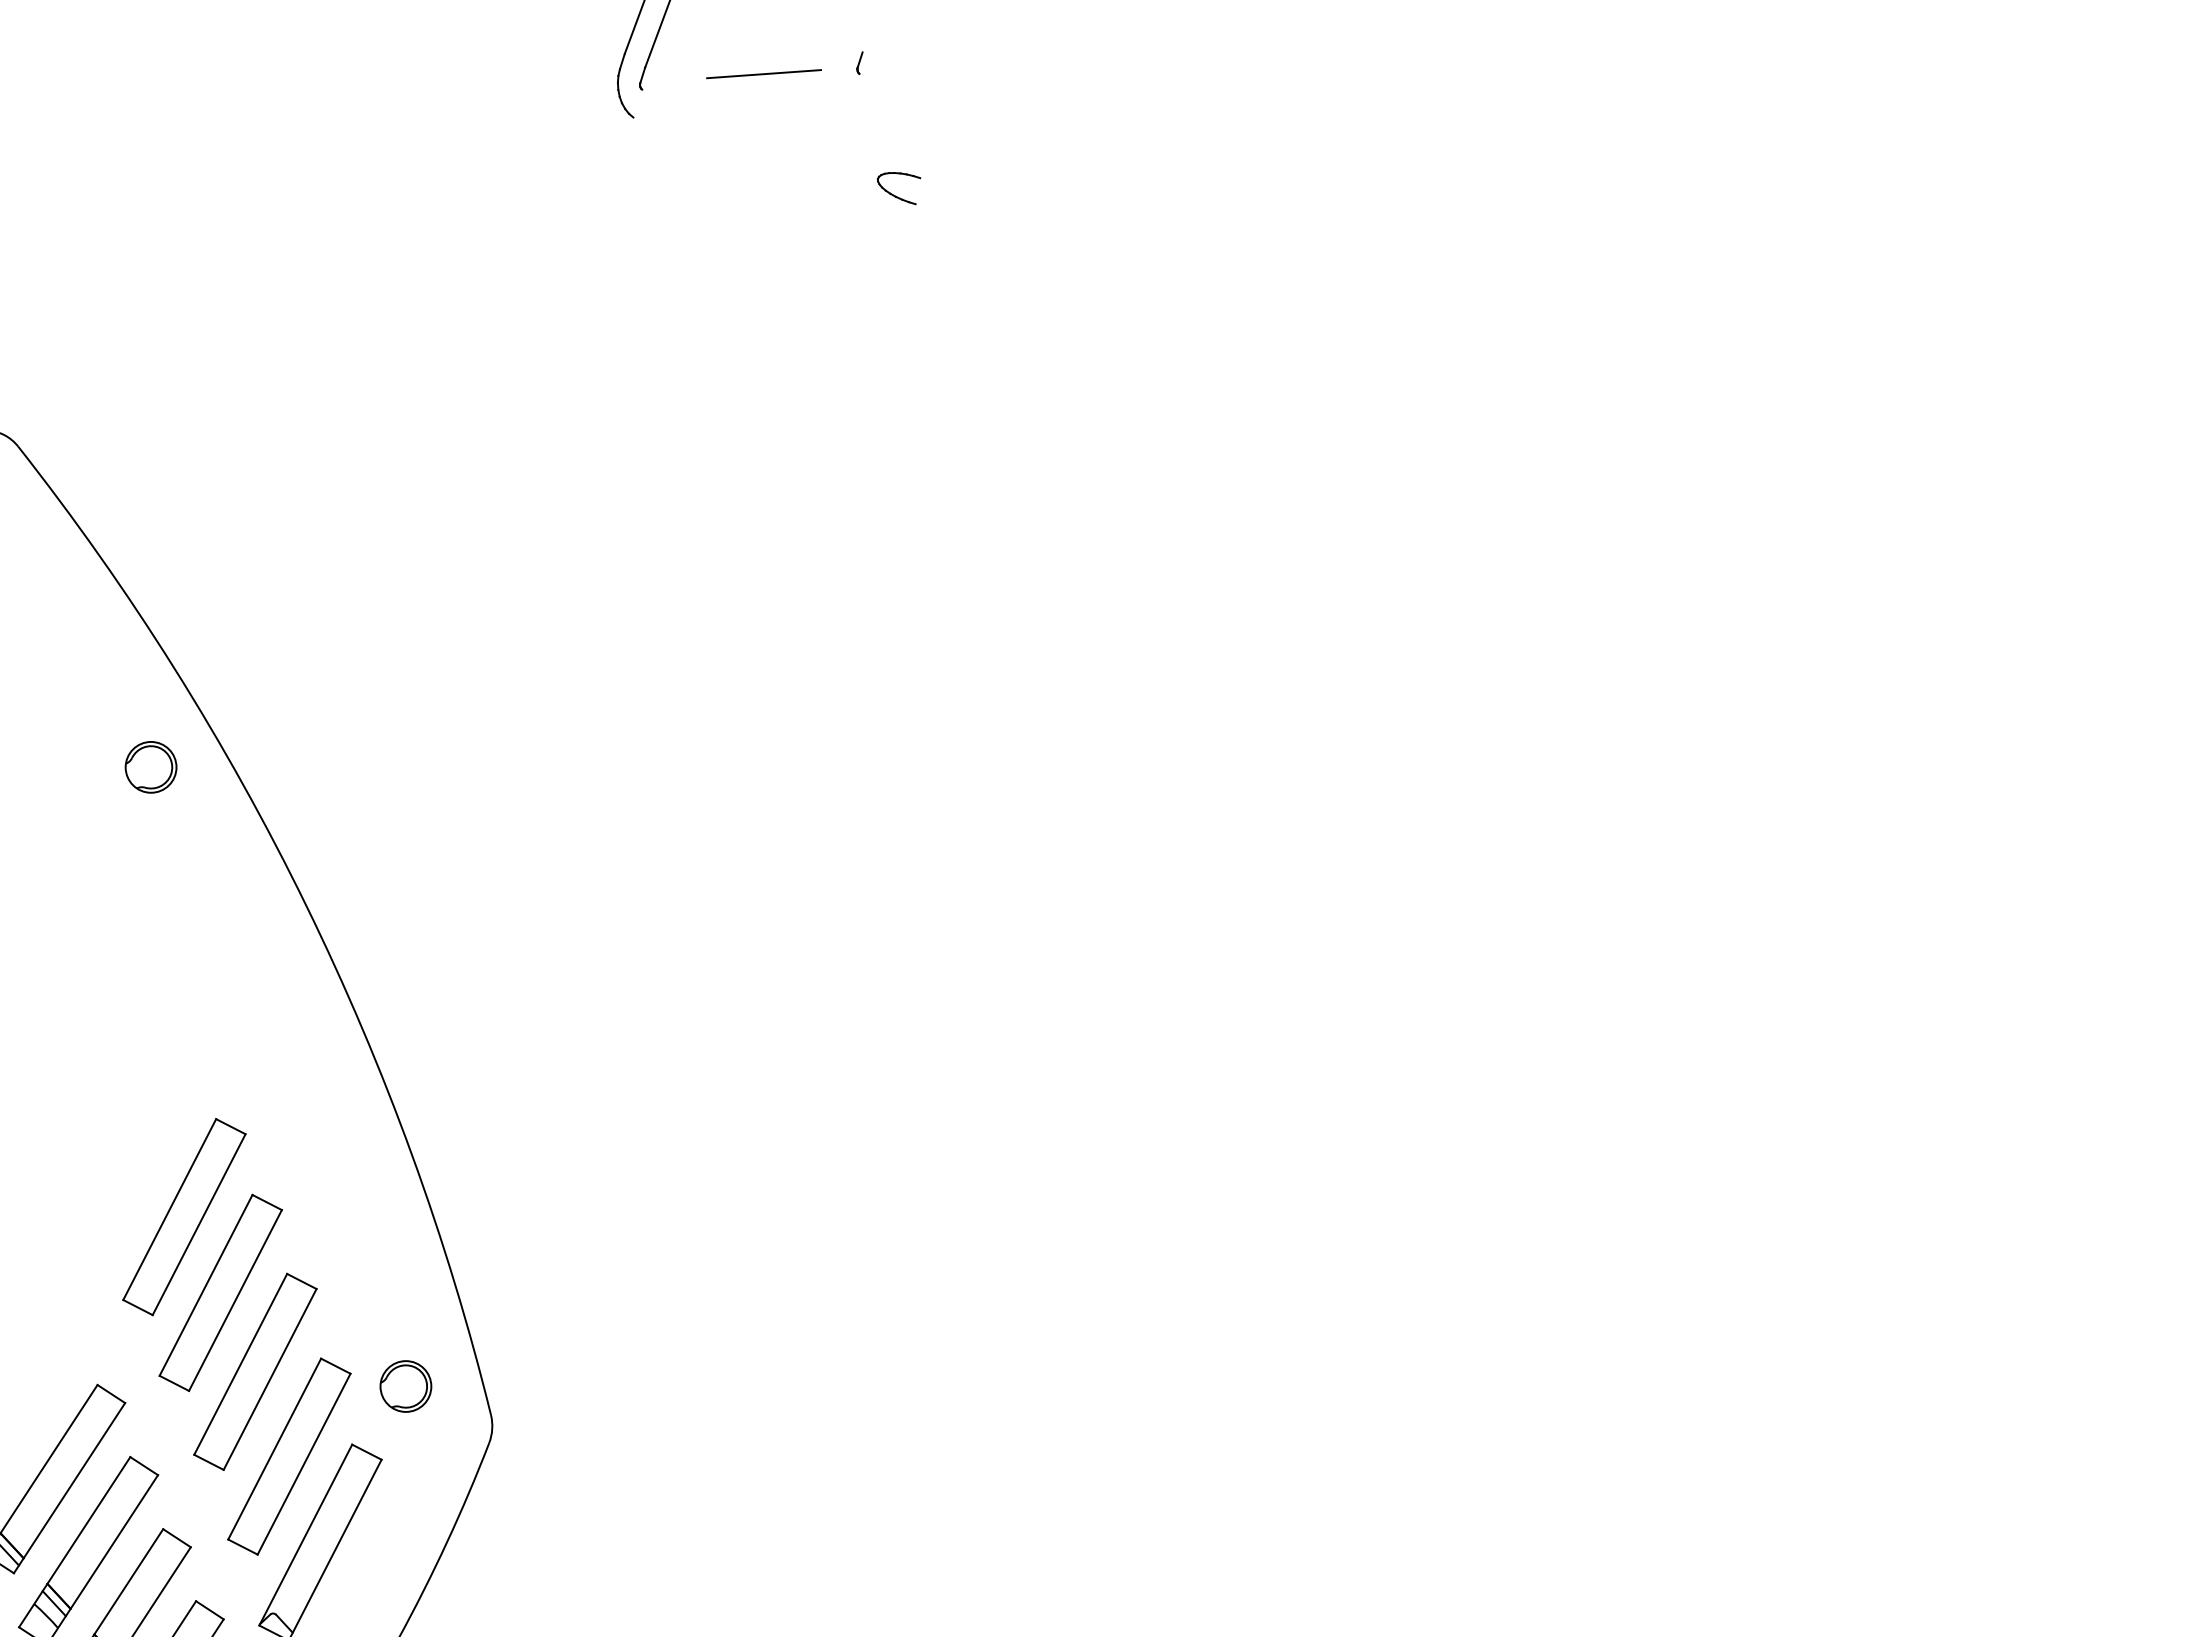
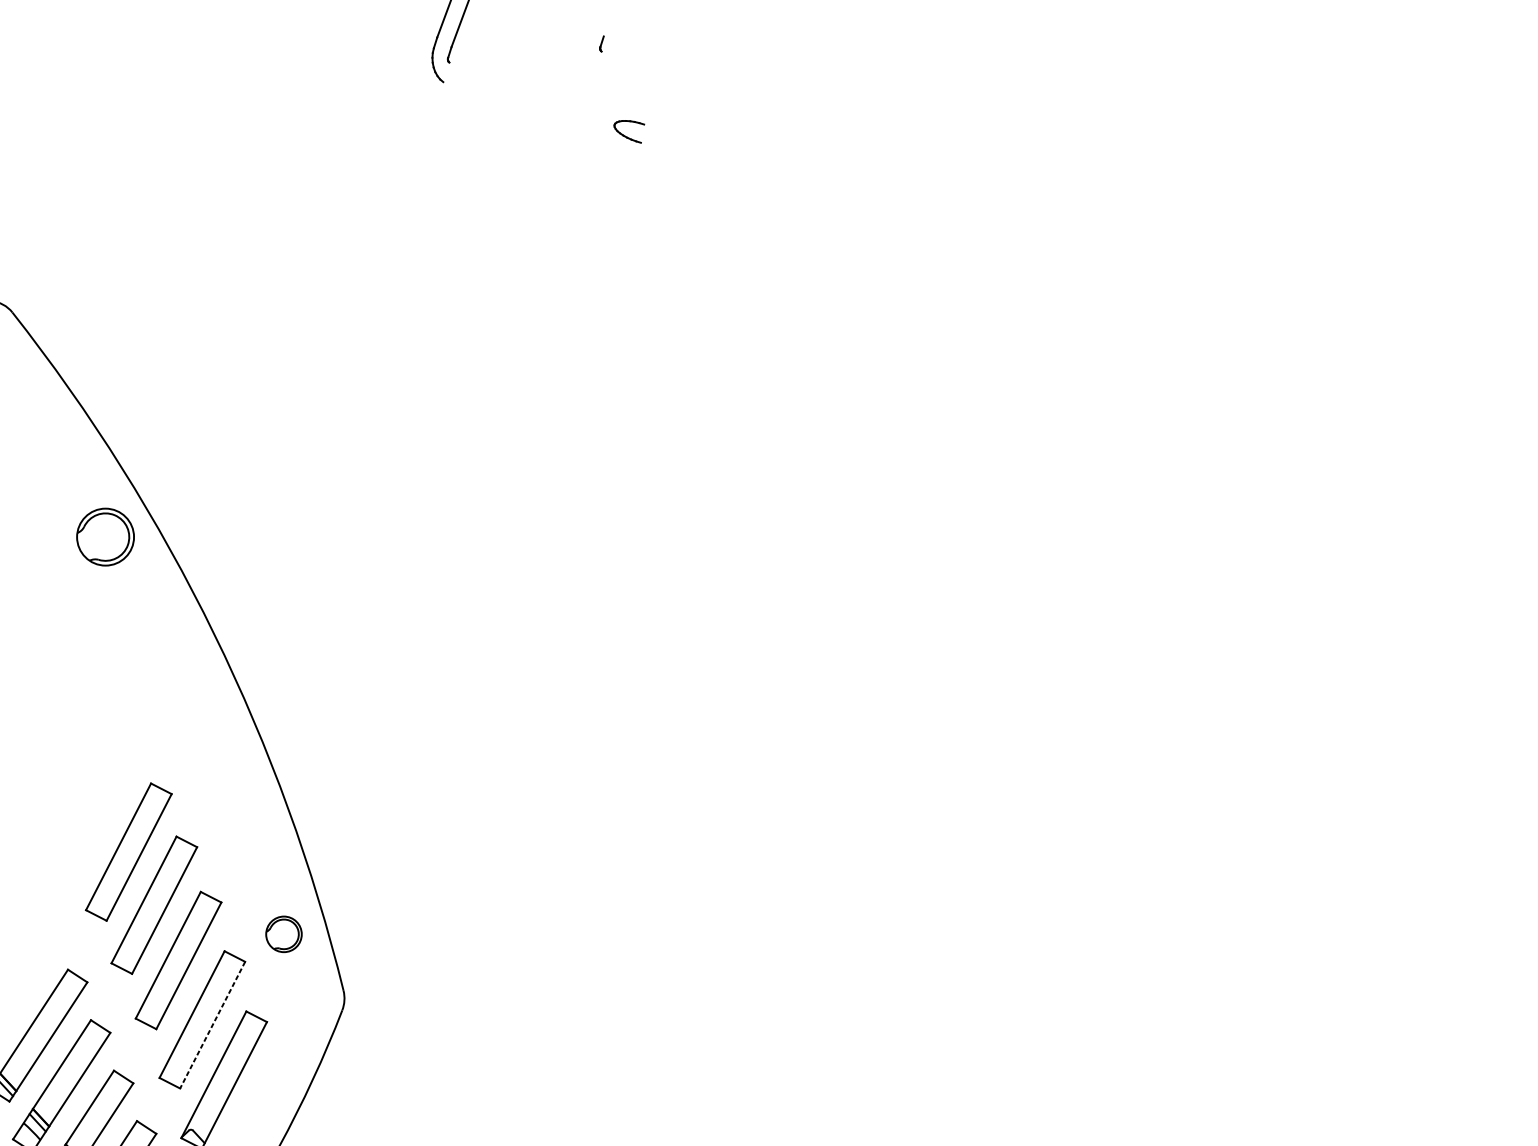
line: (764, 74) -> (535, 51), removed
part: (150, 767) -> (105, 537), size x1.6
part: (405, 1386) -> (283, 934), moved
line: (304, 1464) -> (212, 1025), solid -> dashed

